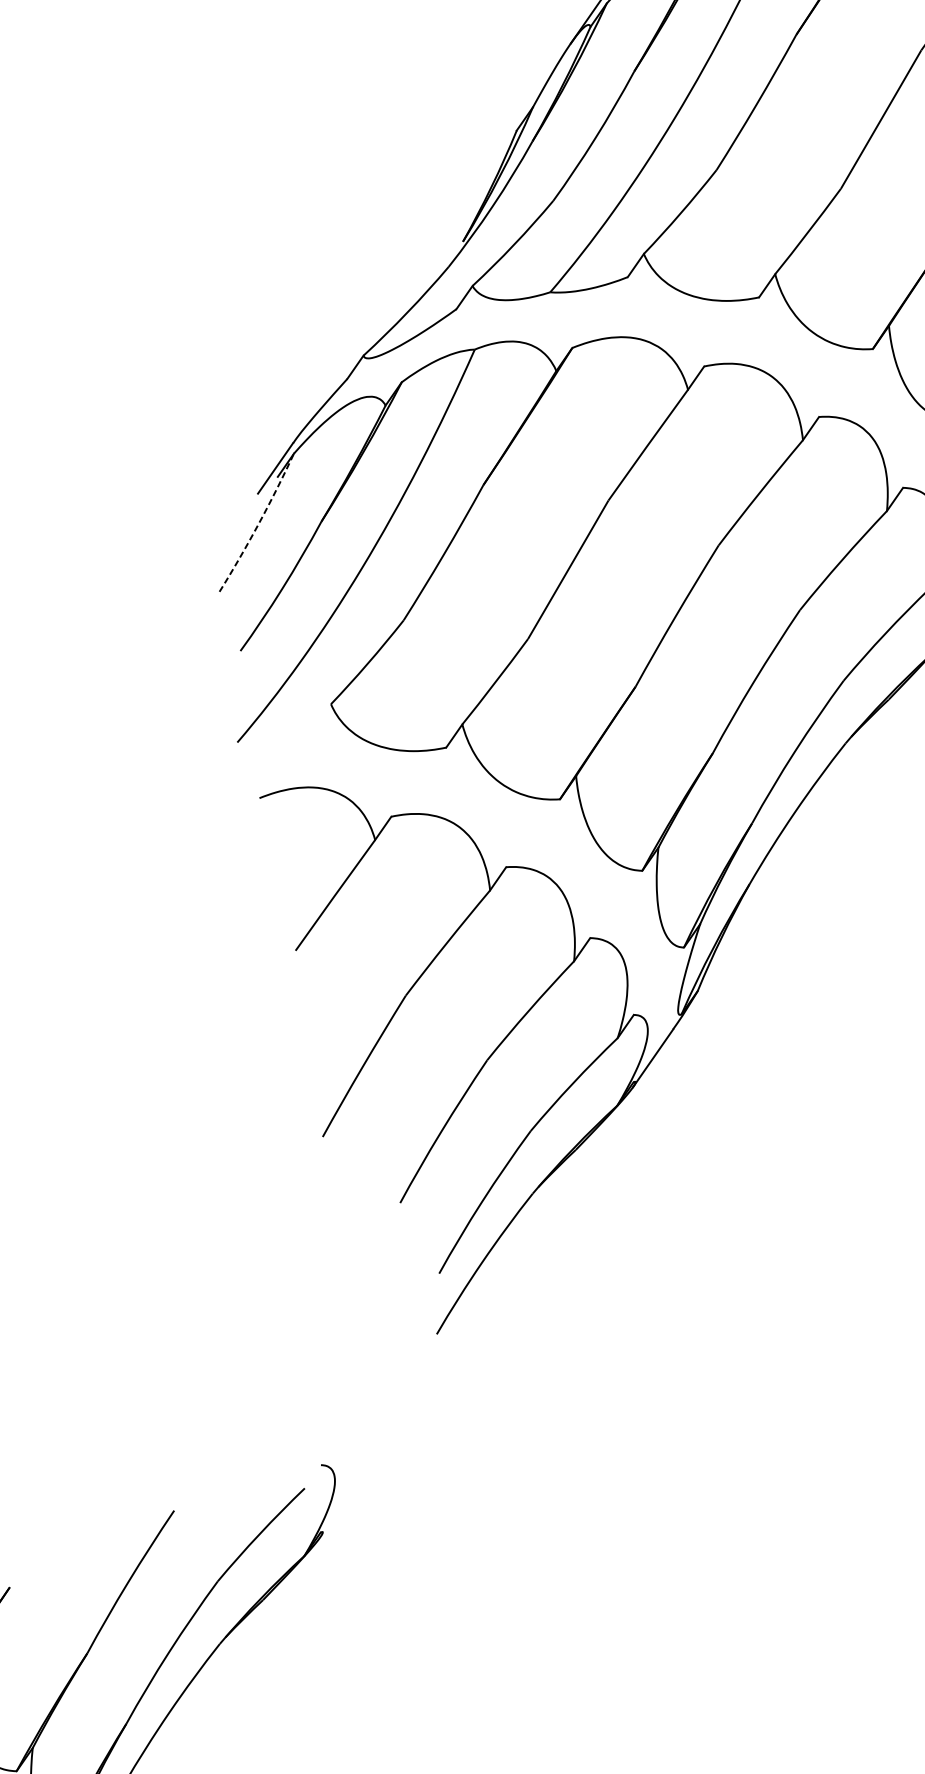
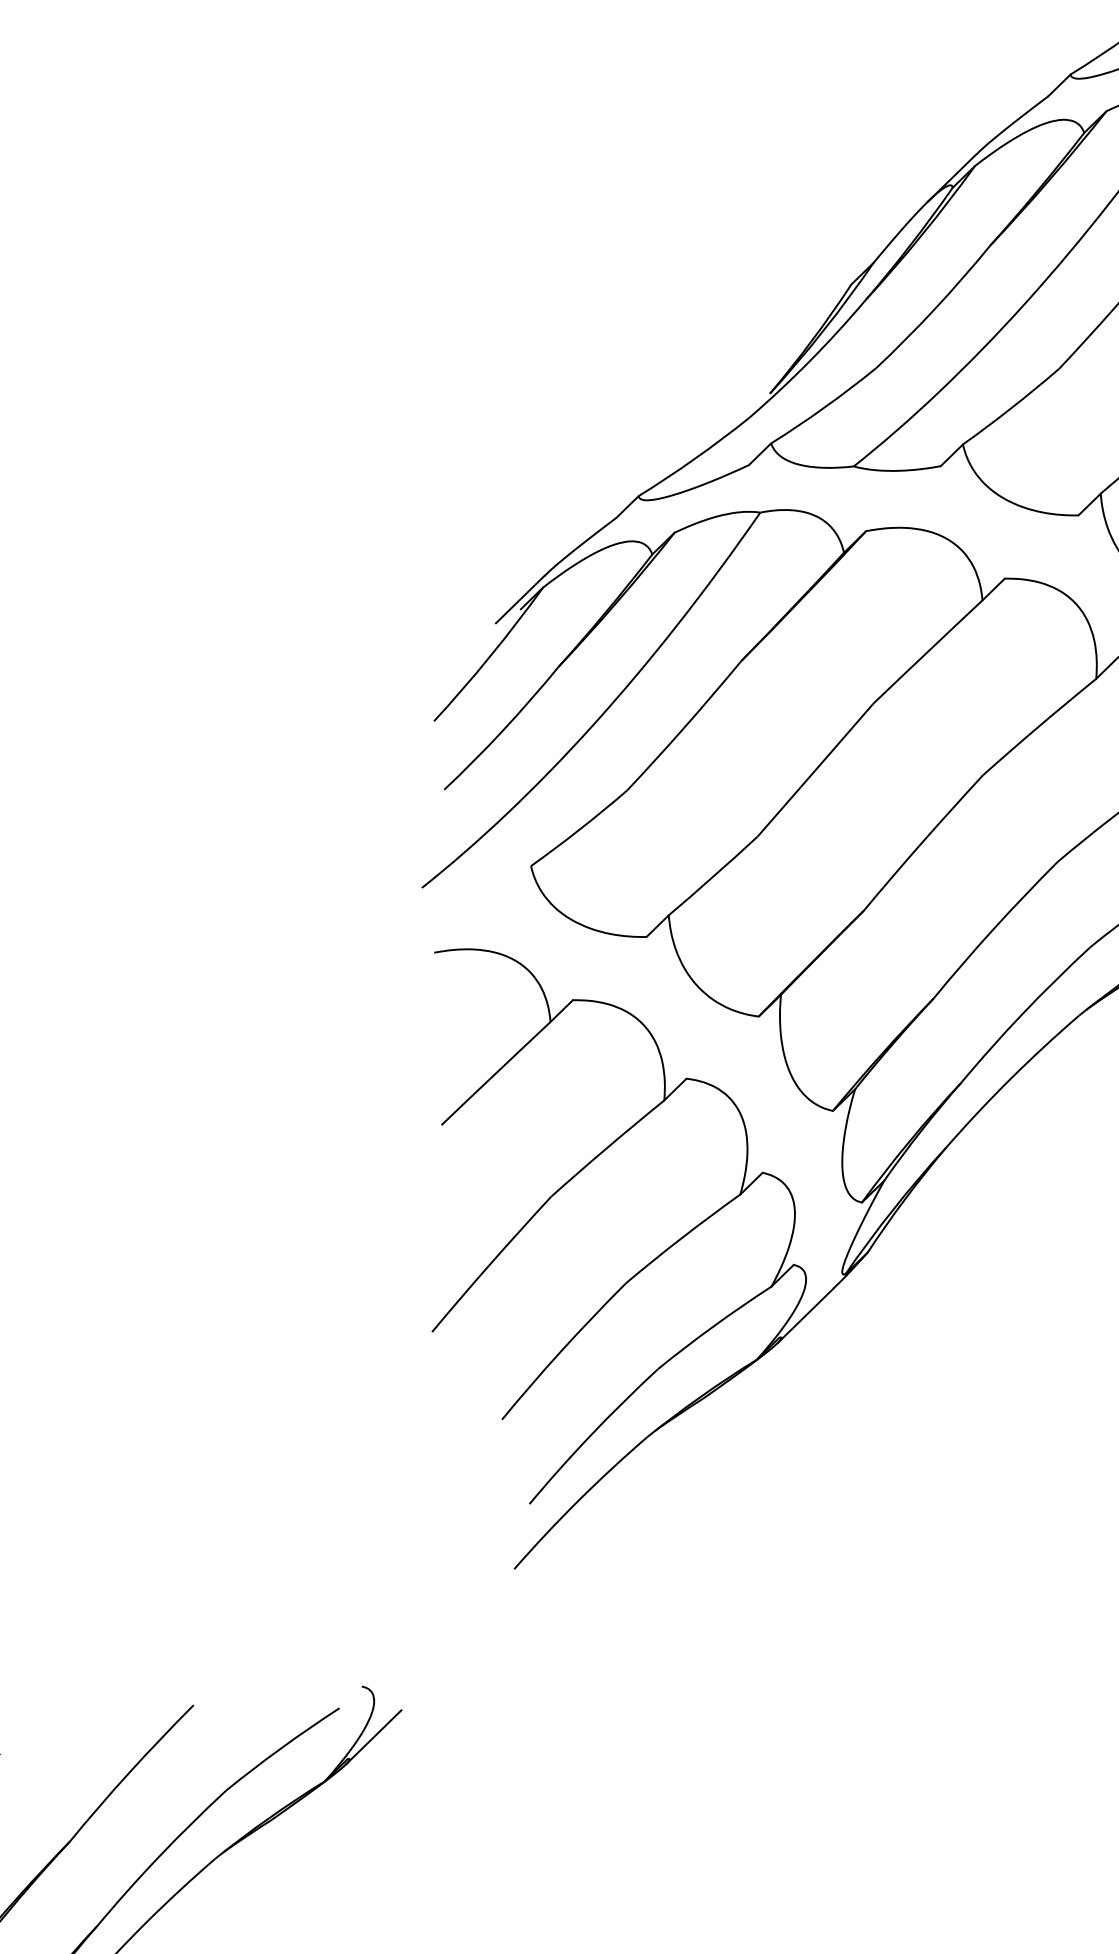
arc: (258, 524) -> (490, 656), dashed -> solid
line: (340, 1508) -> (373, 1737), added

